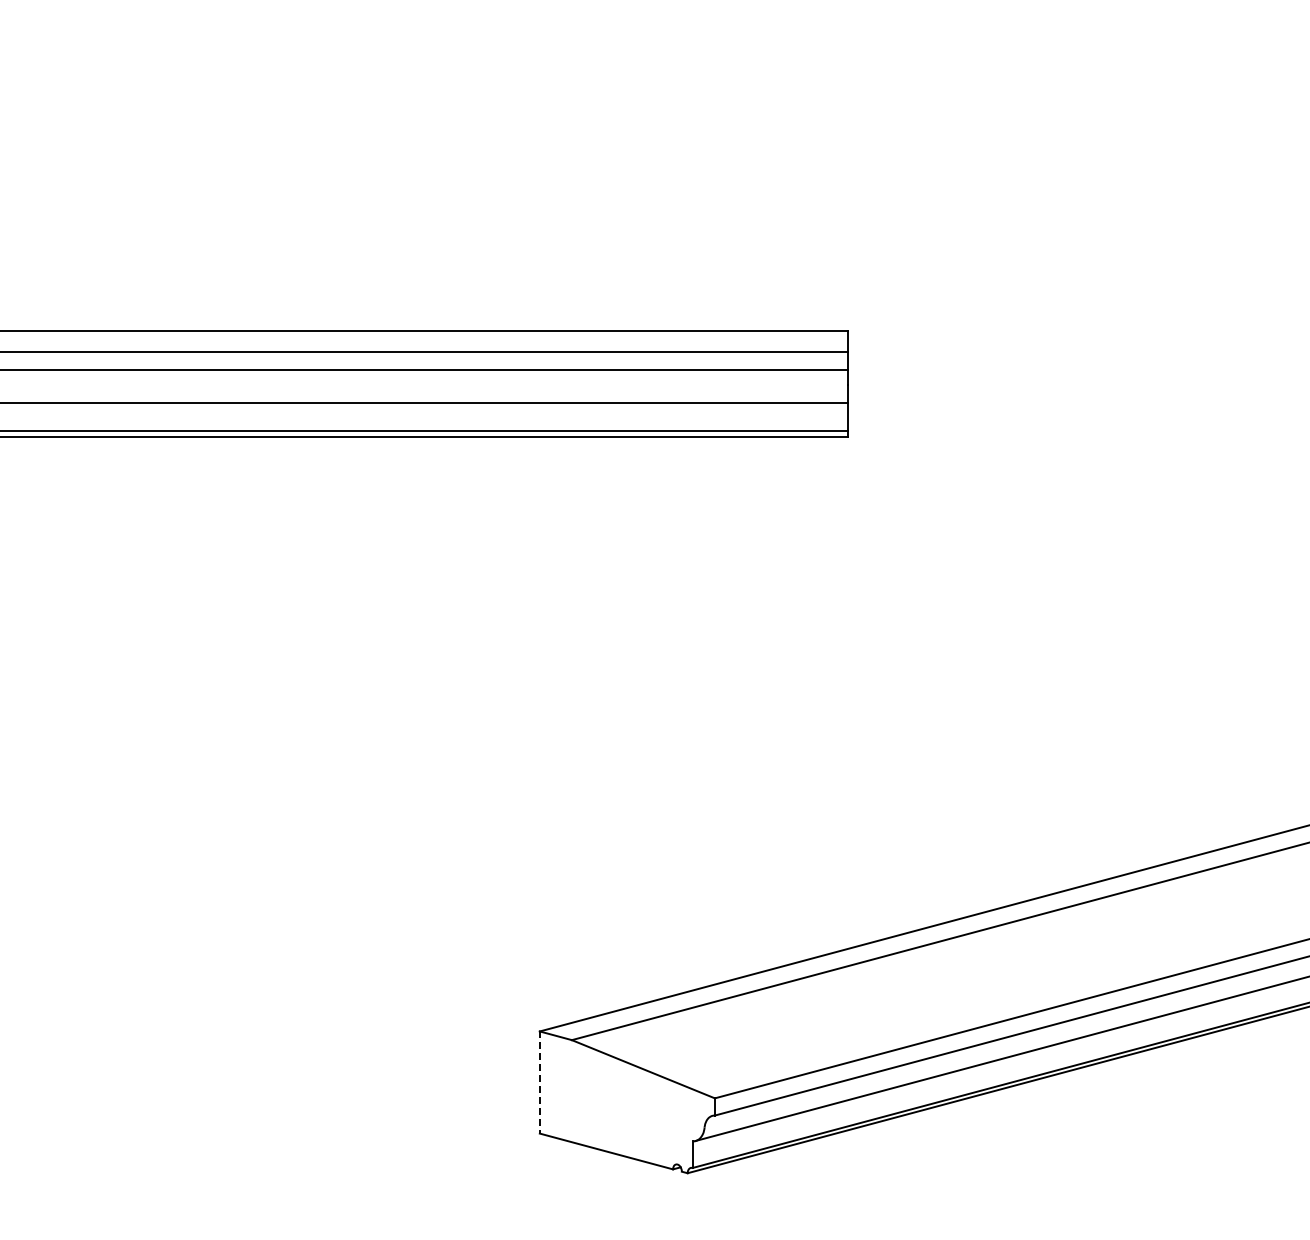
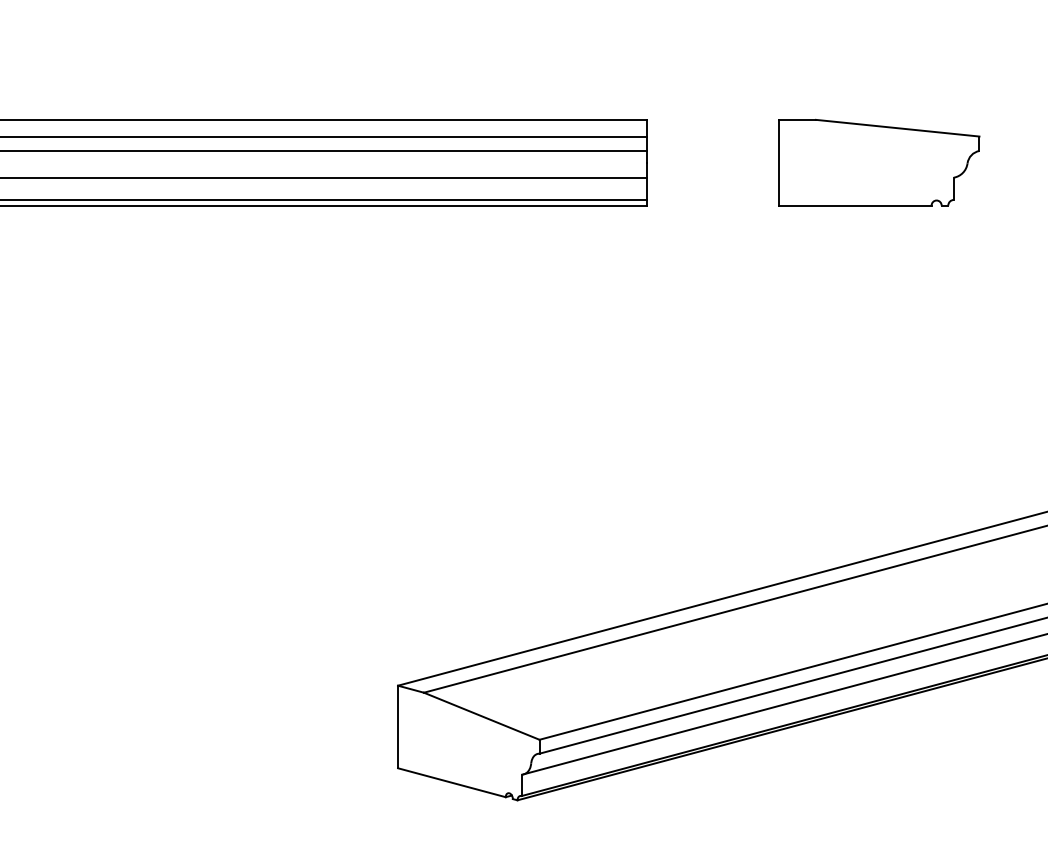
part: (1135, 383) -> (879, 161), added
line: (539, 1083) -> (397, 727), dashed -> solid

